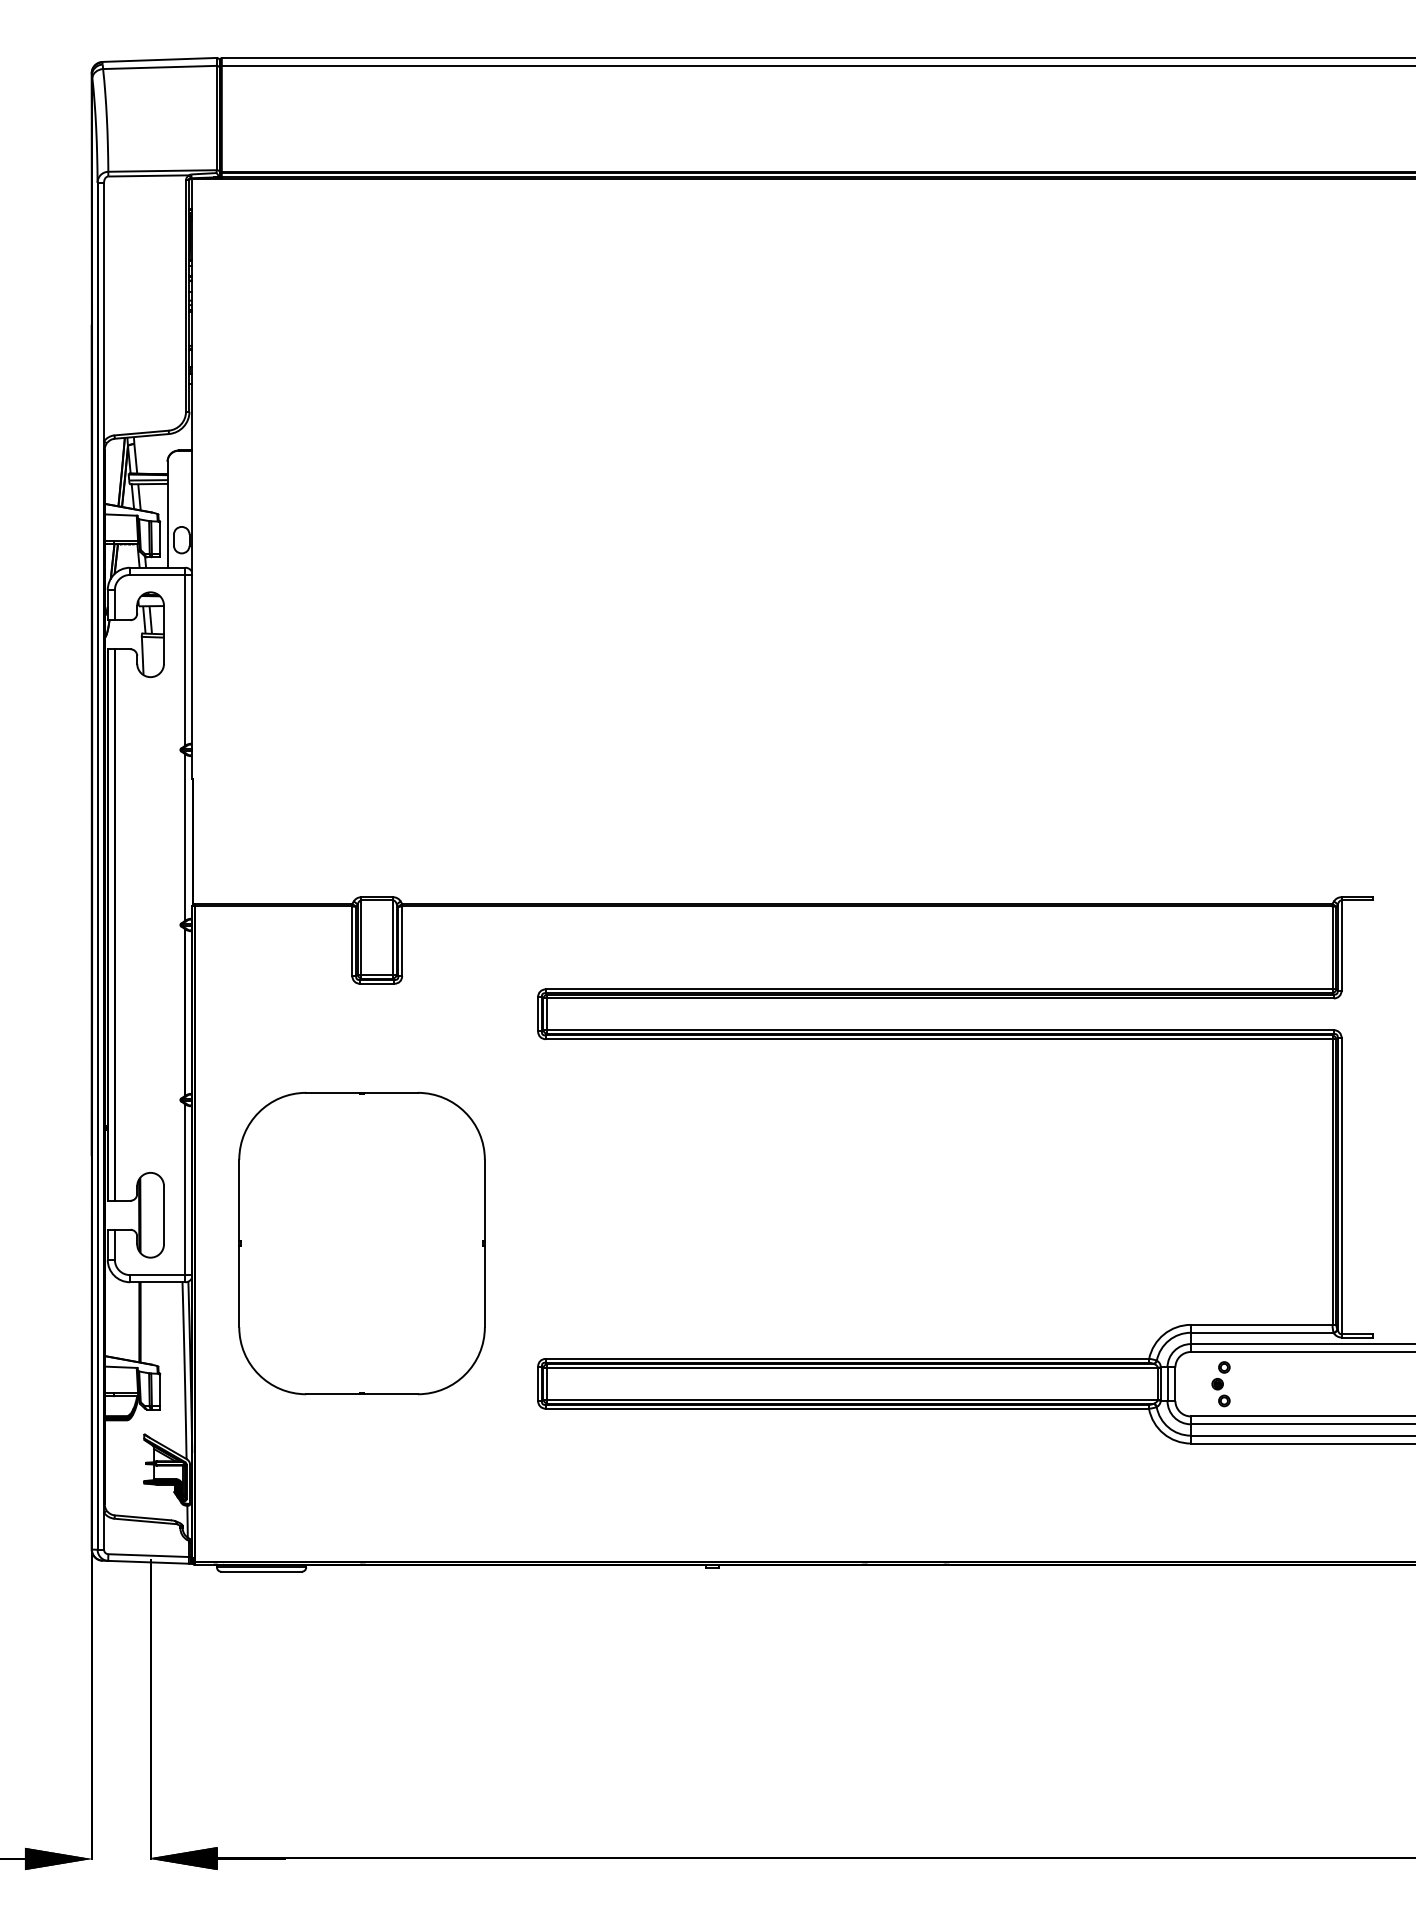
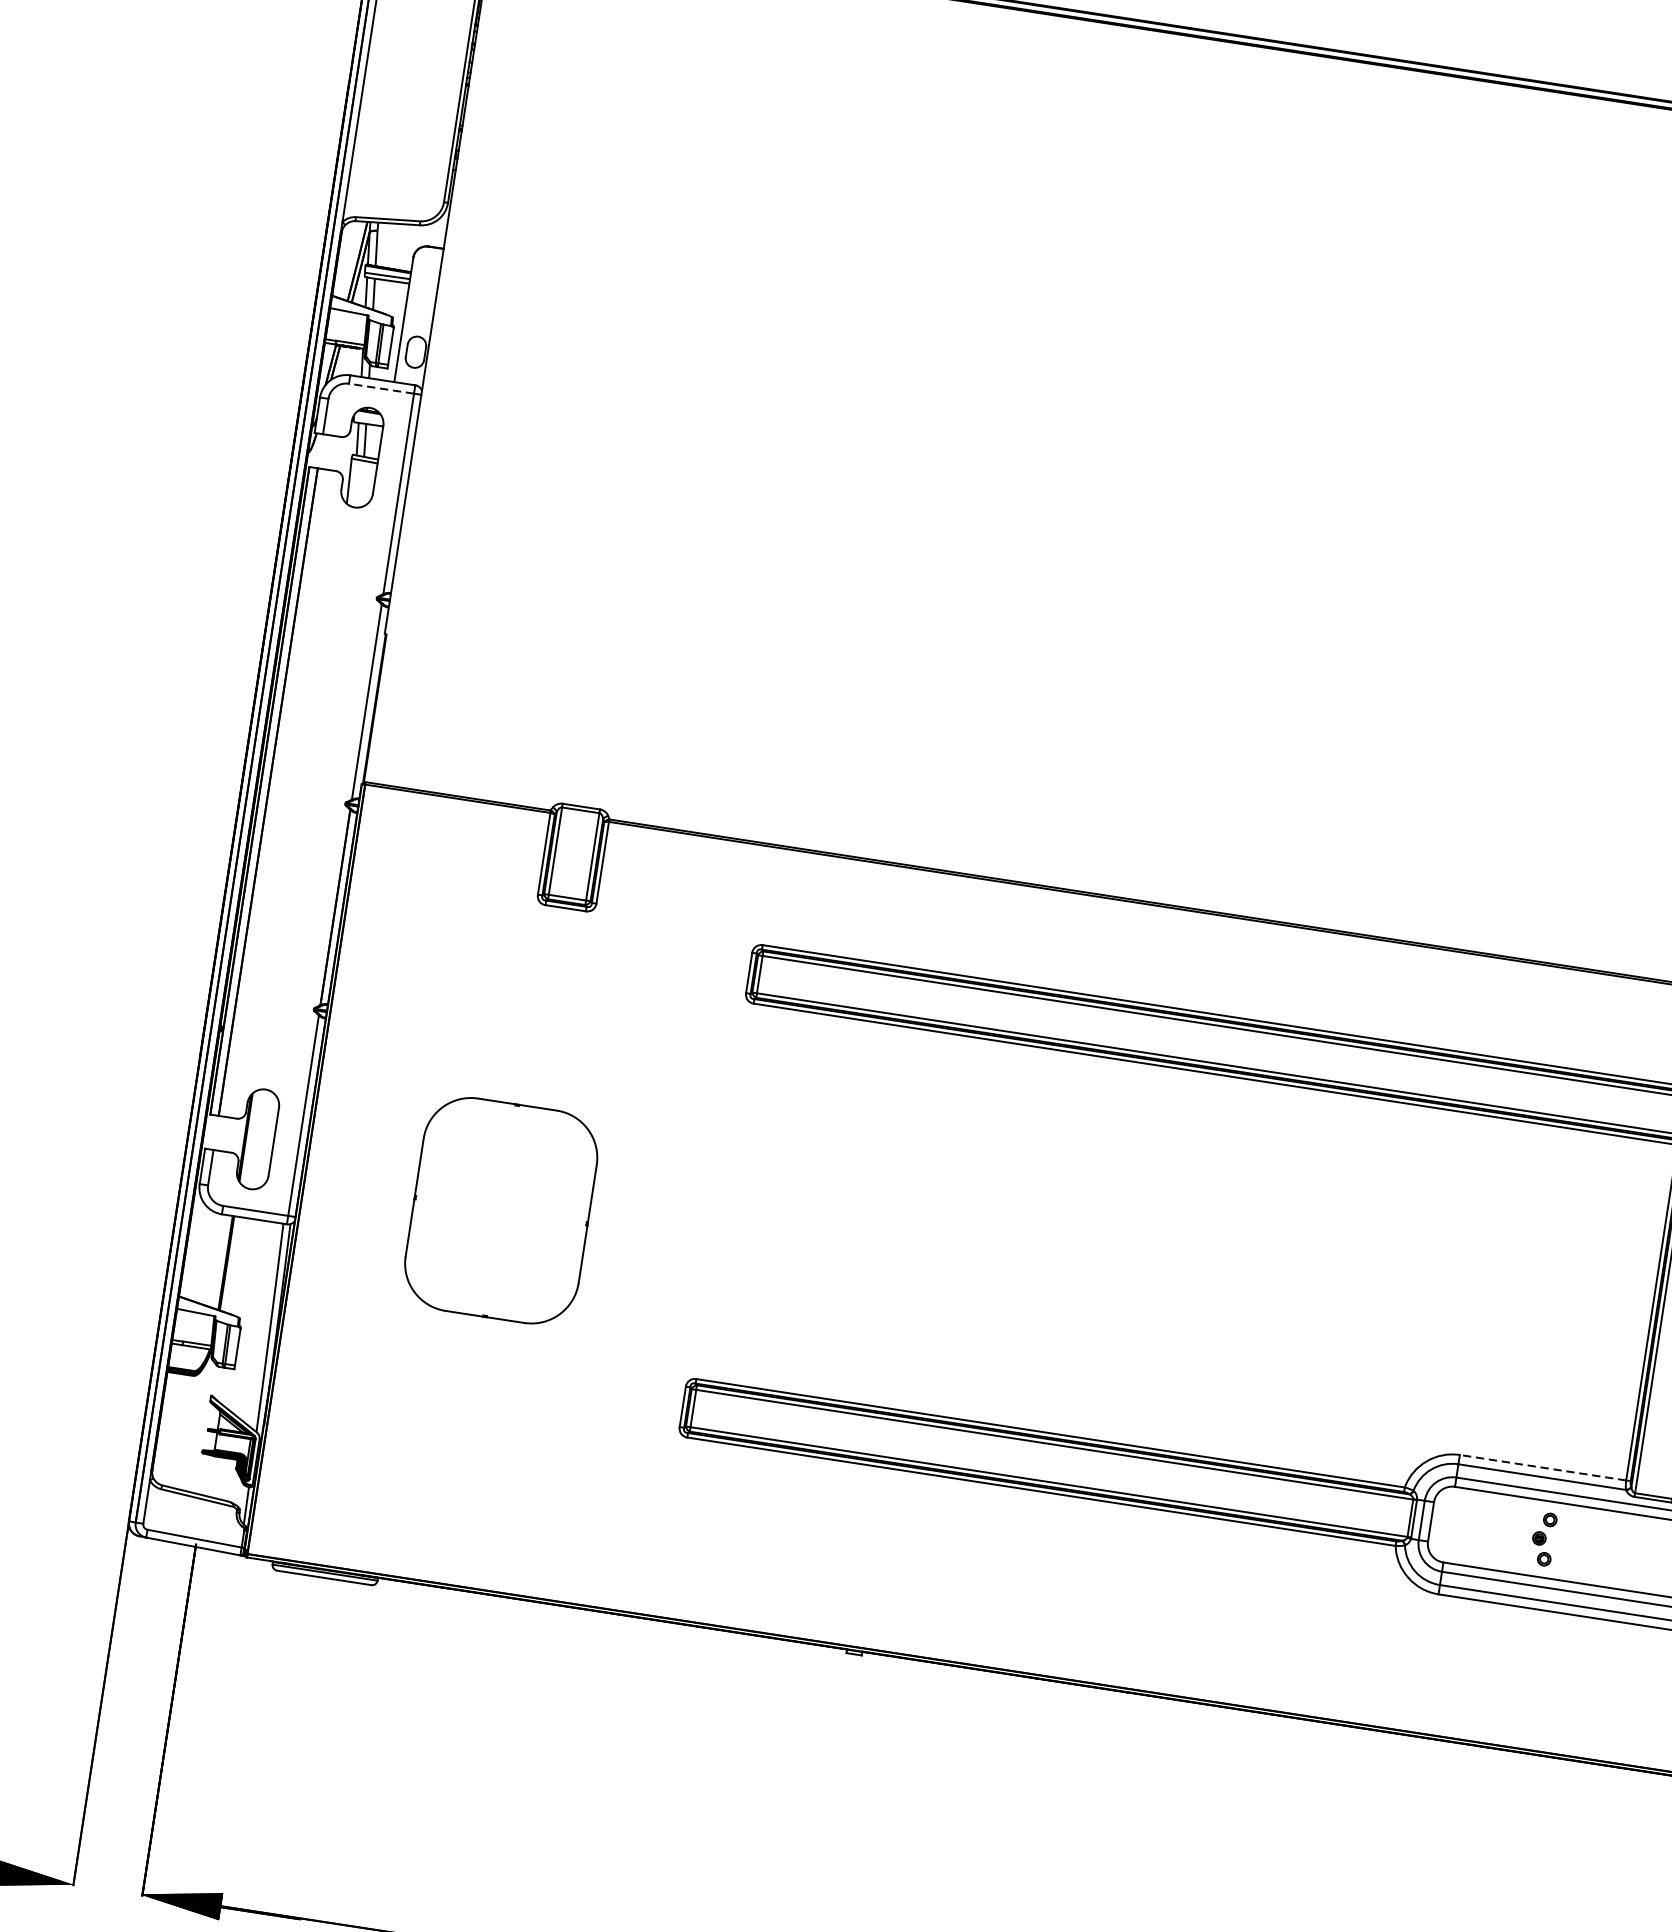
line: (157, 574) -> (381, 388), solid -> dashed
part: (361, 1243) -> (500, 1210), size x0.6
line: (1261, 1324) -> (1542, 1467), solid -> dashed
part: (1220, 1384) -> (1542, 1539), moved

